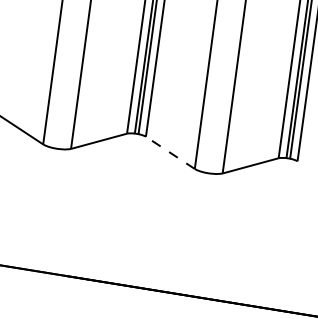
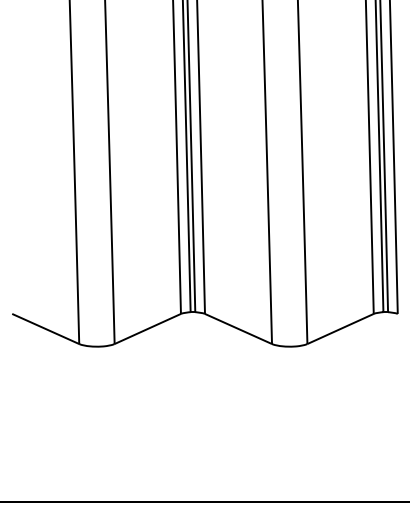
line: (170, 152) -> (238, 328), dashed -> solid

